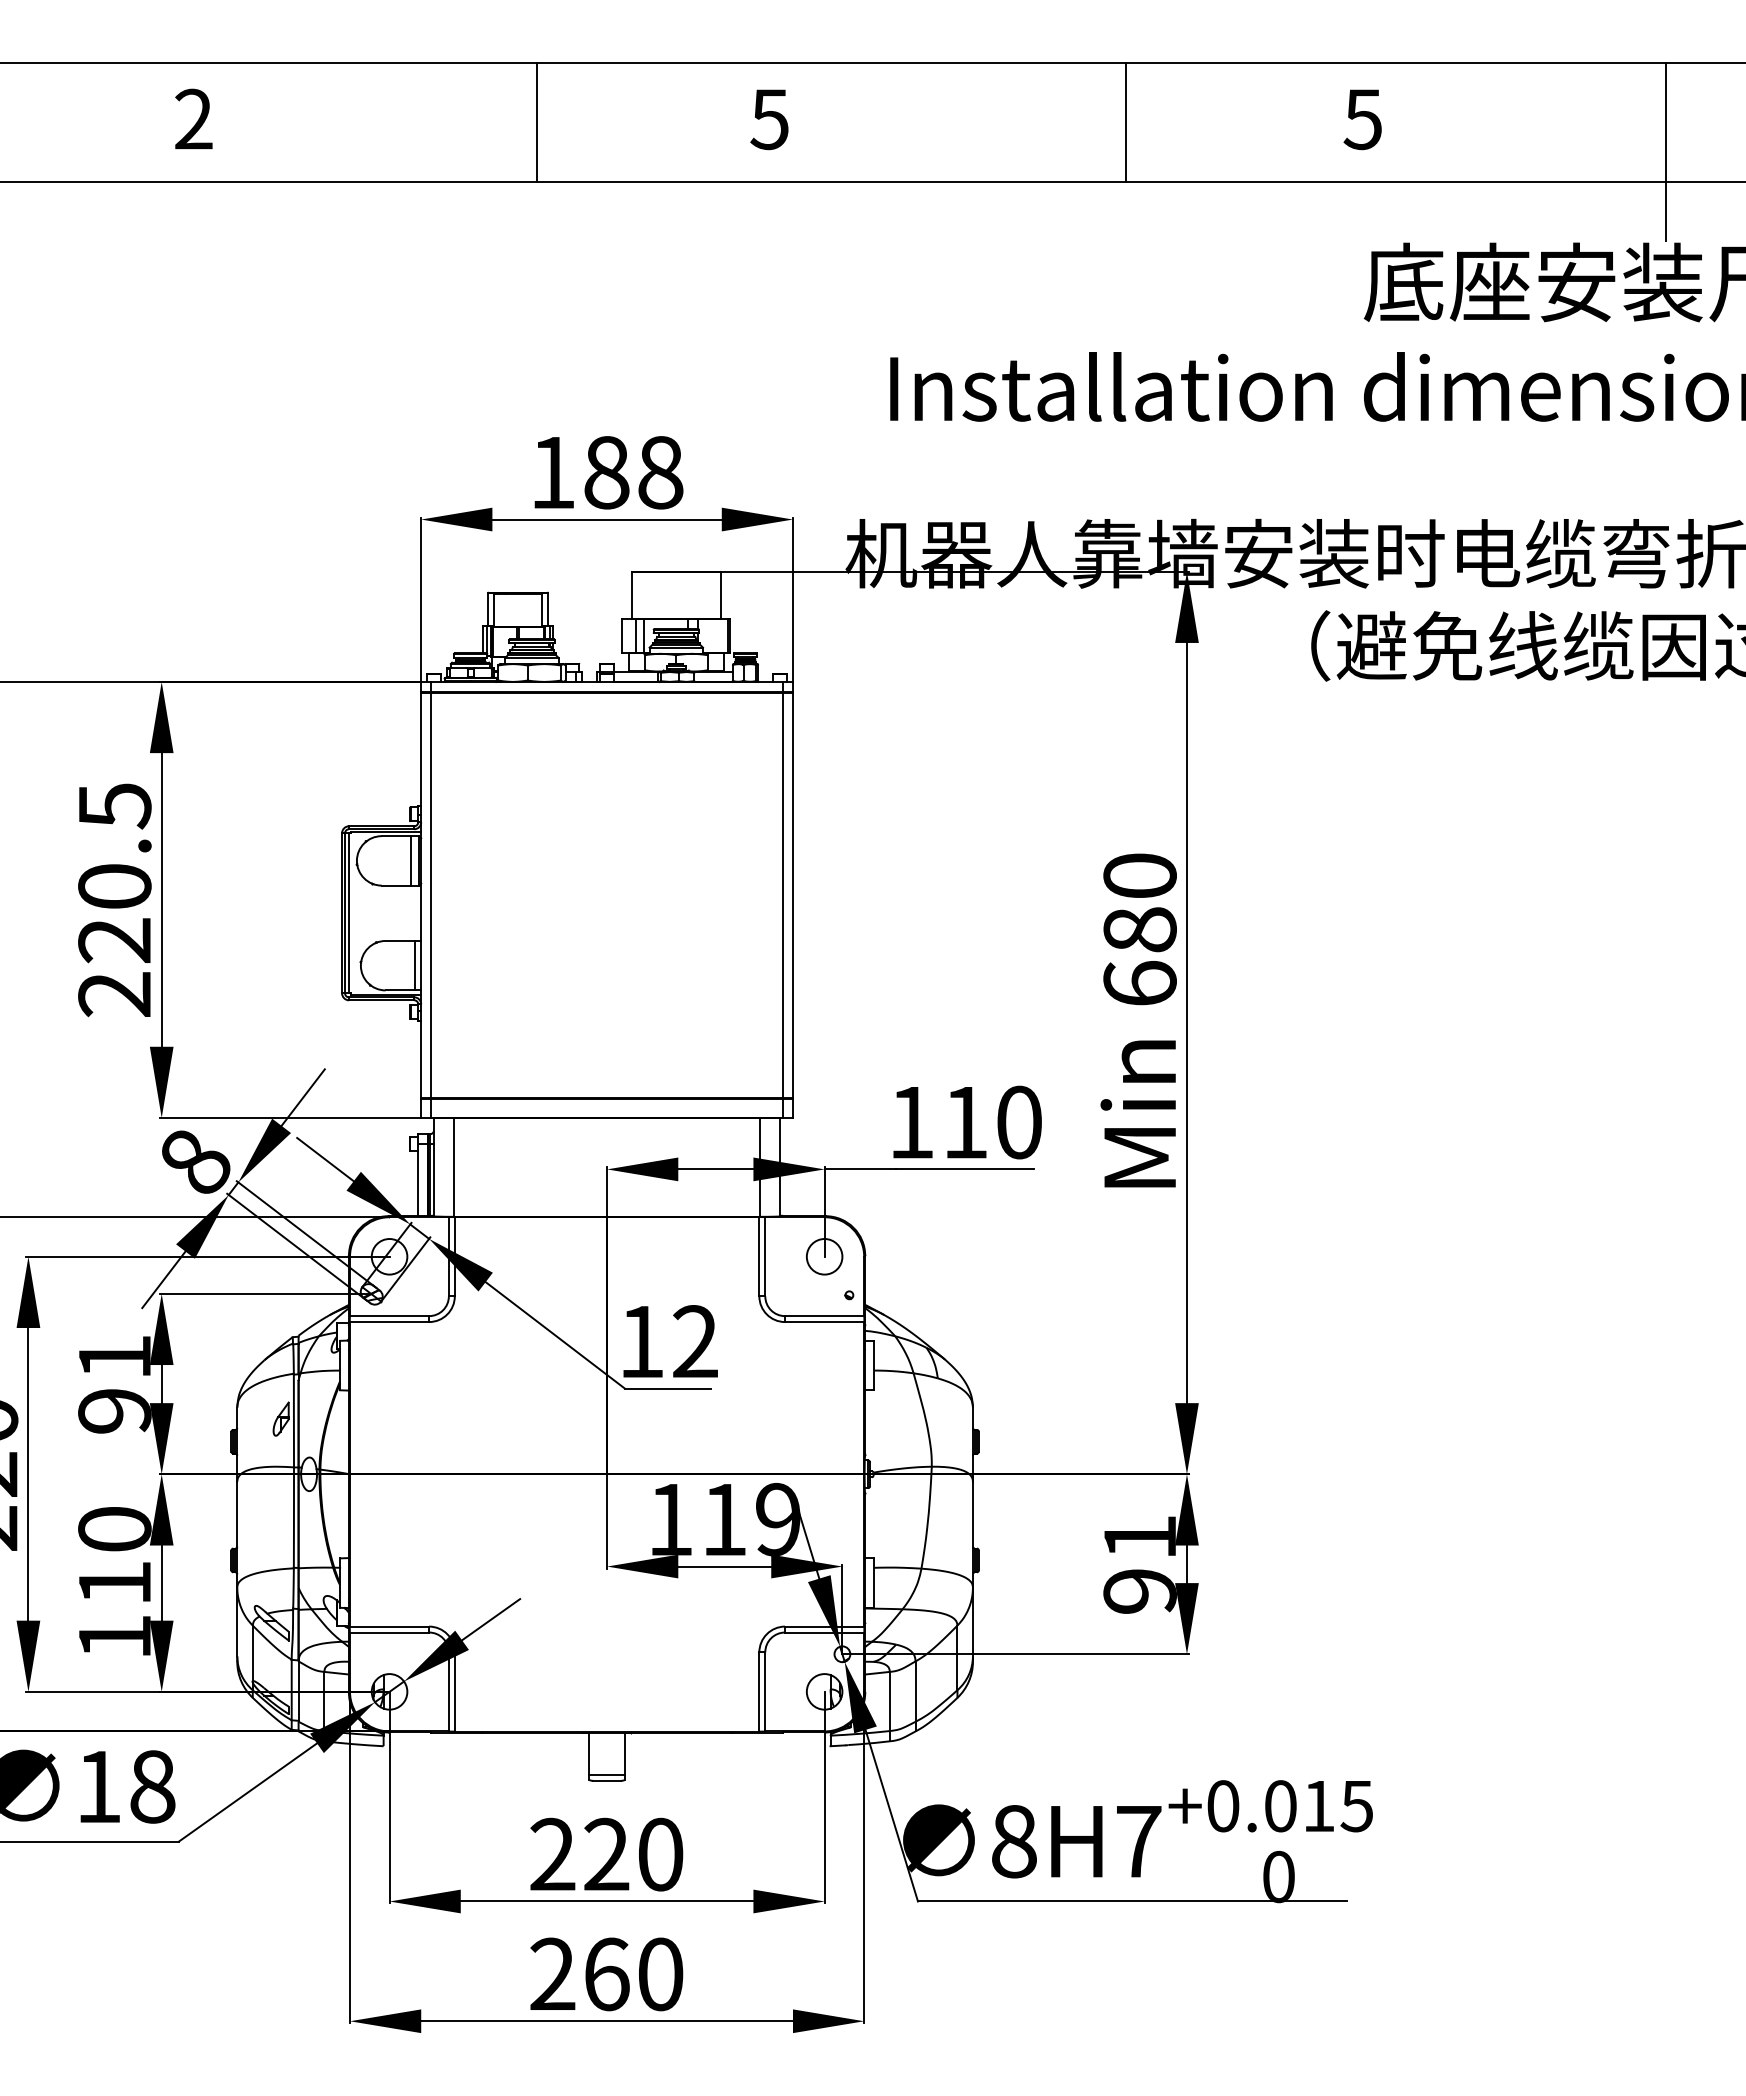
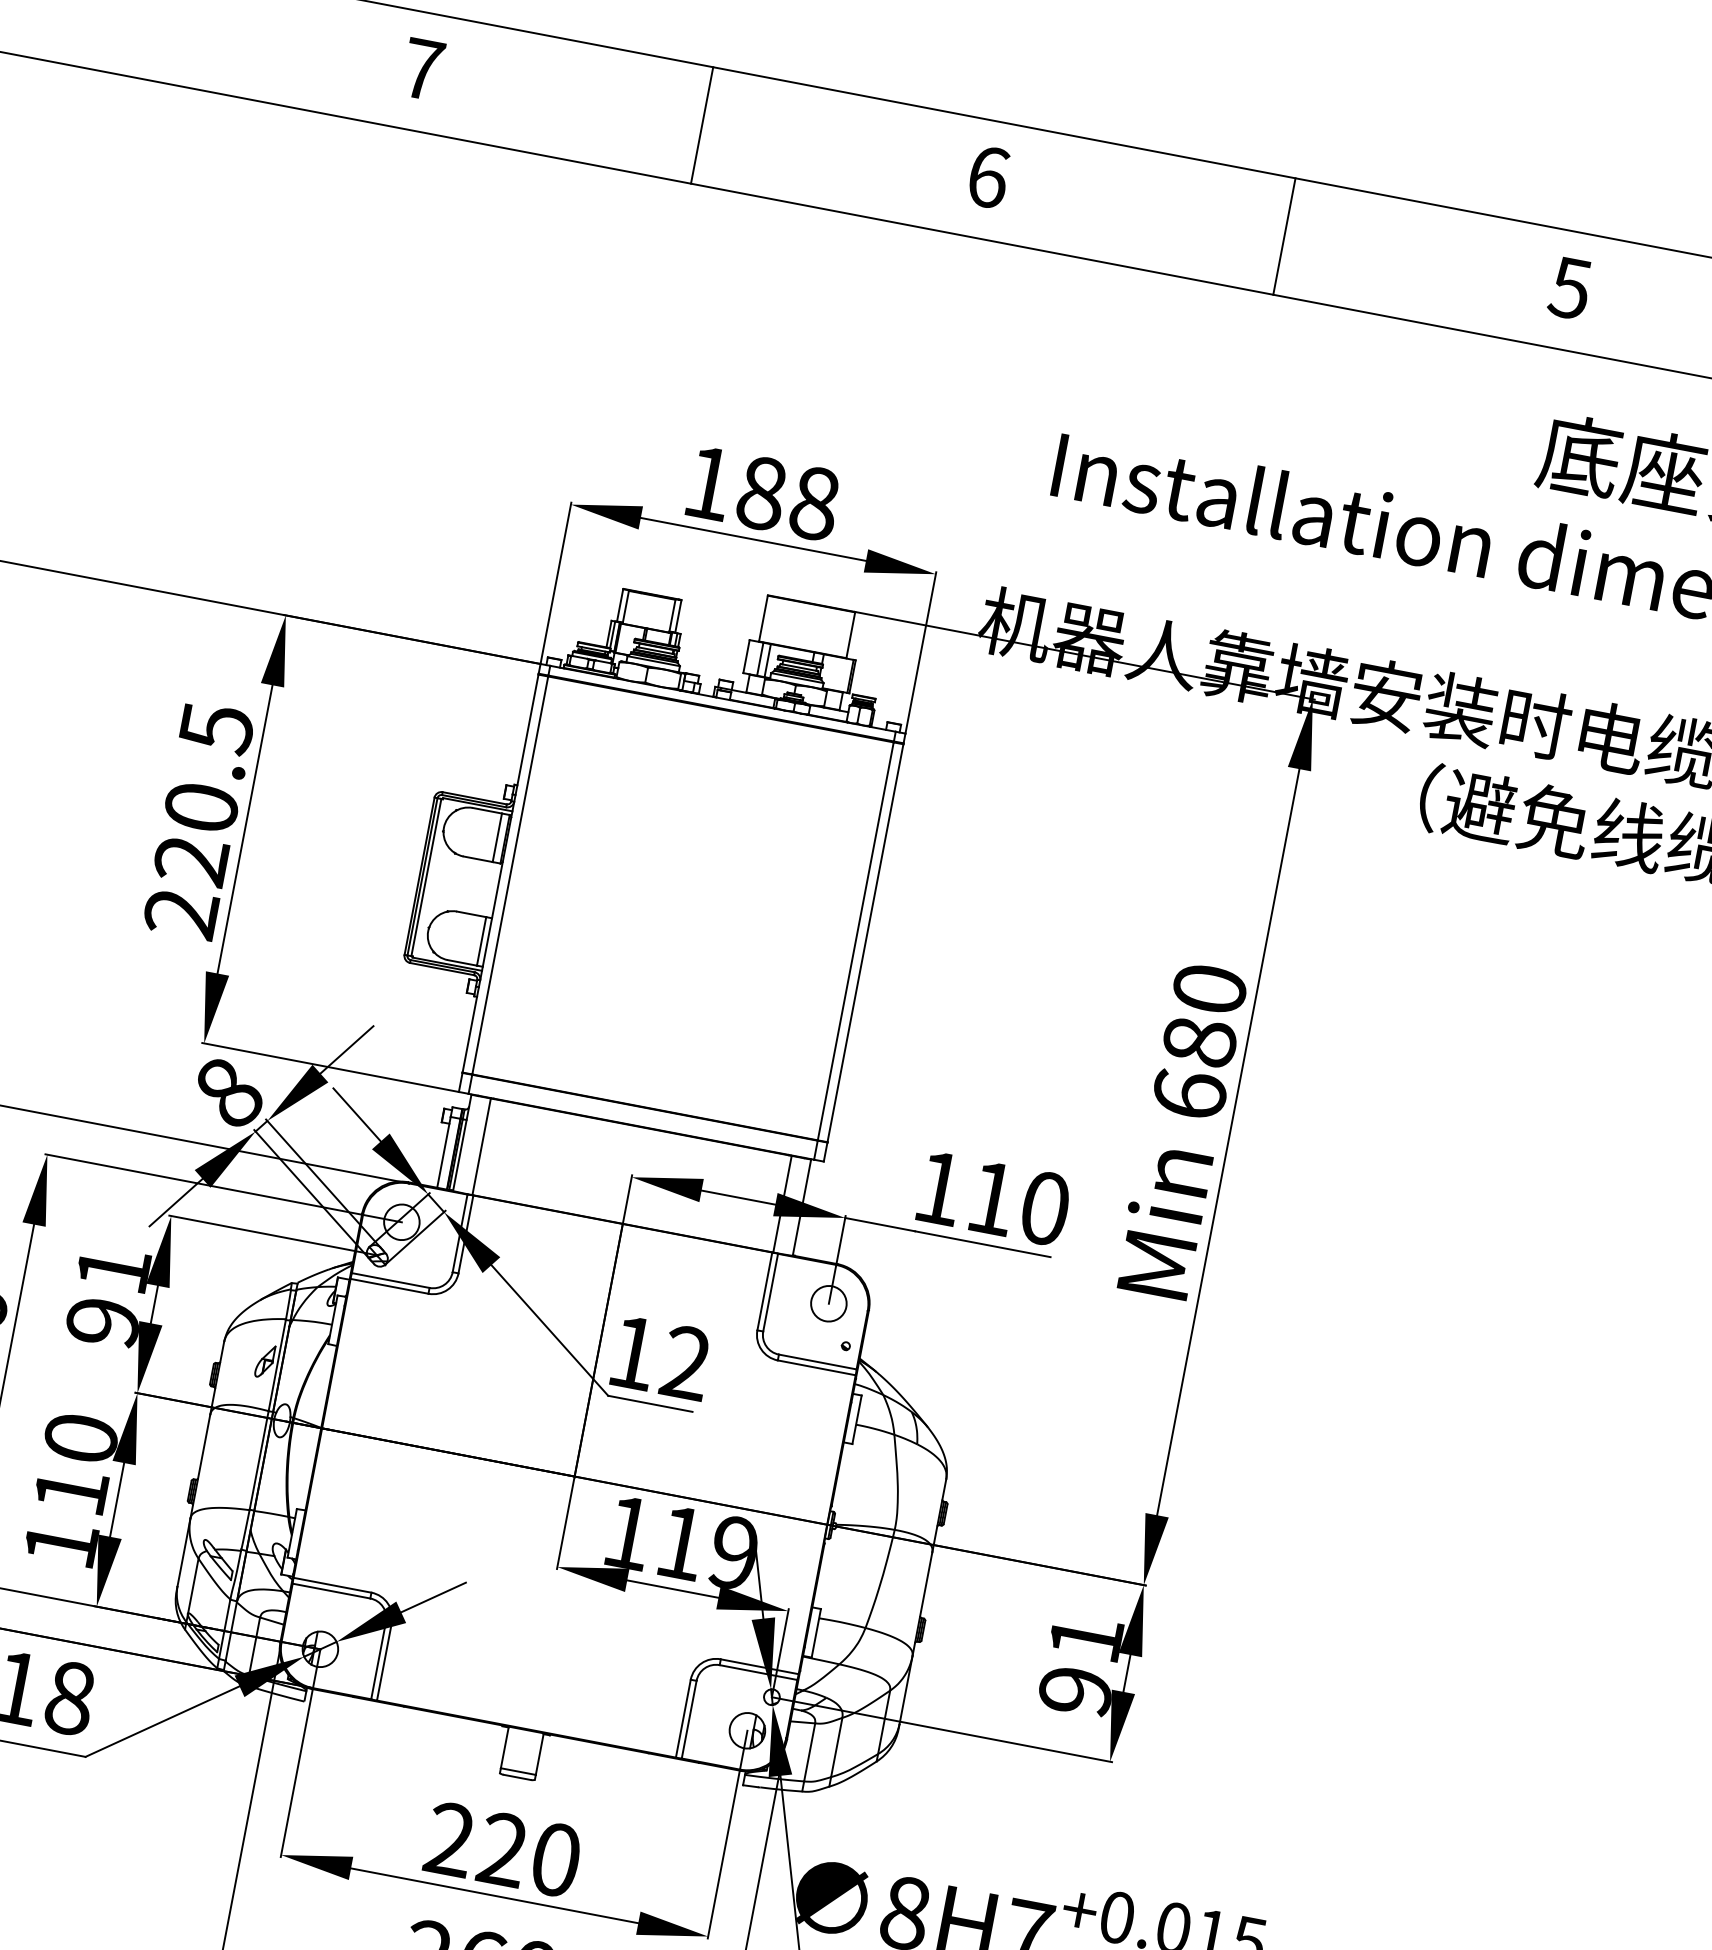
text: (193, 118) -> (422, 68), 2 -> 7
text: (769, 119) -> (987, 177), 5 -> 6
line: (537, 121) -> (702, 124), moved
line: (1126, 121) -> (1284, 235), moved

